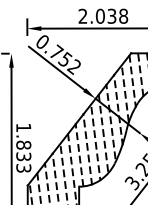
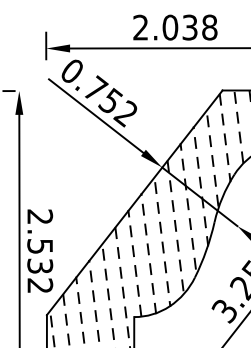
text: (23, 147) -> (39, 250), 1.833 -> 2.532

